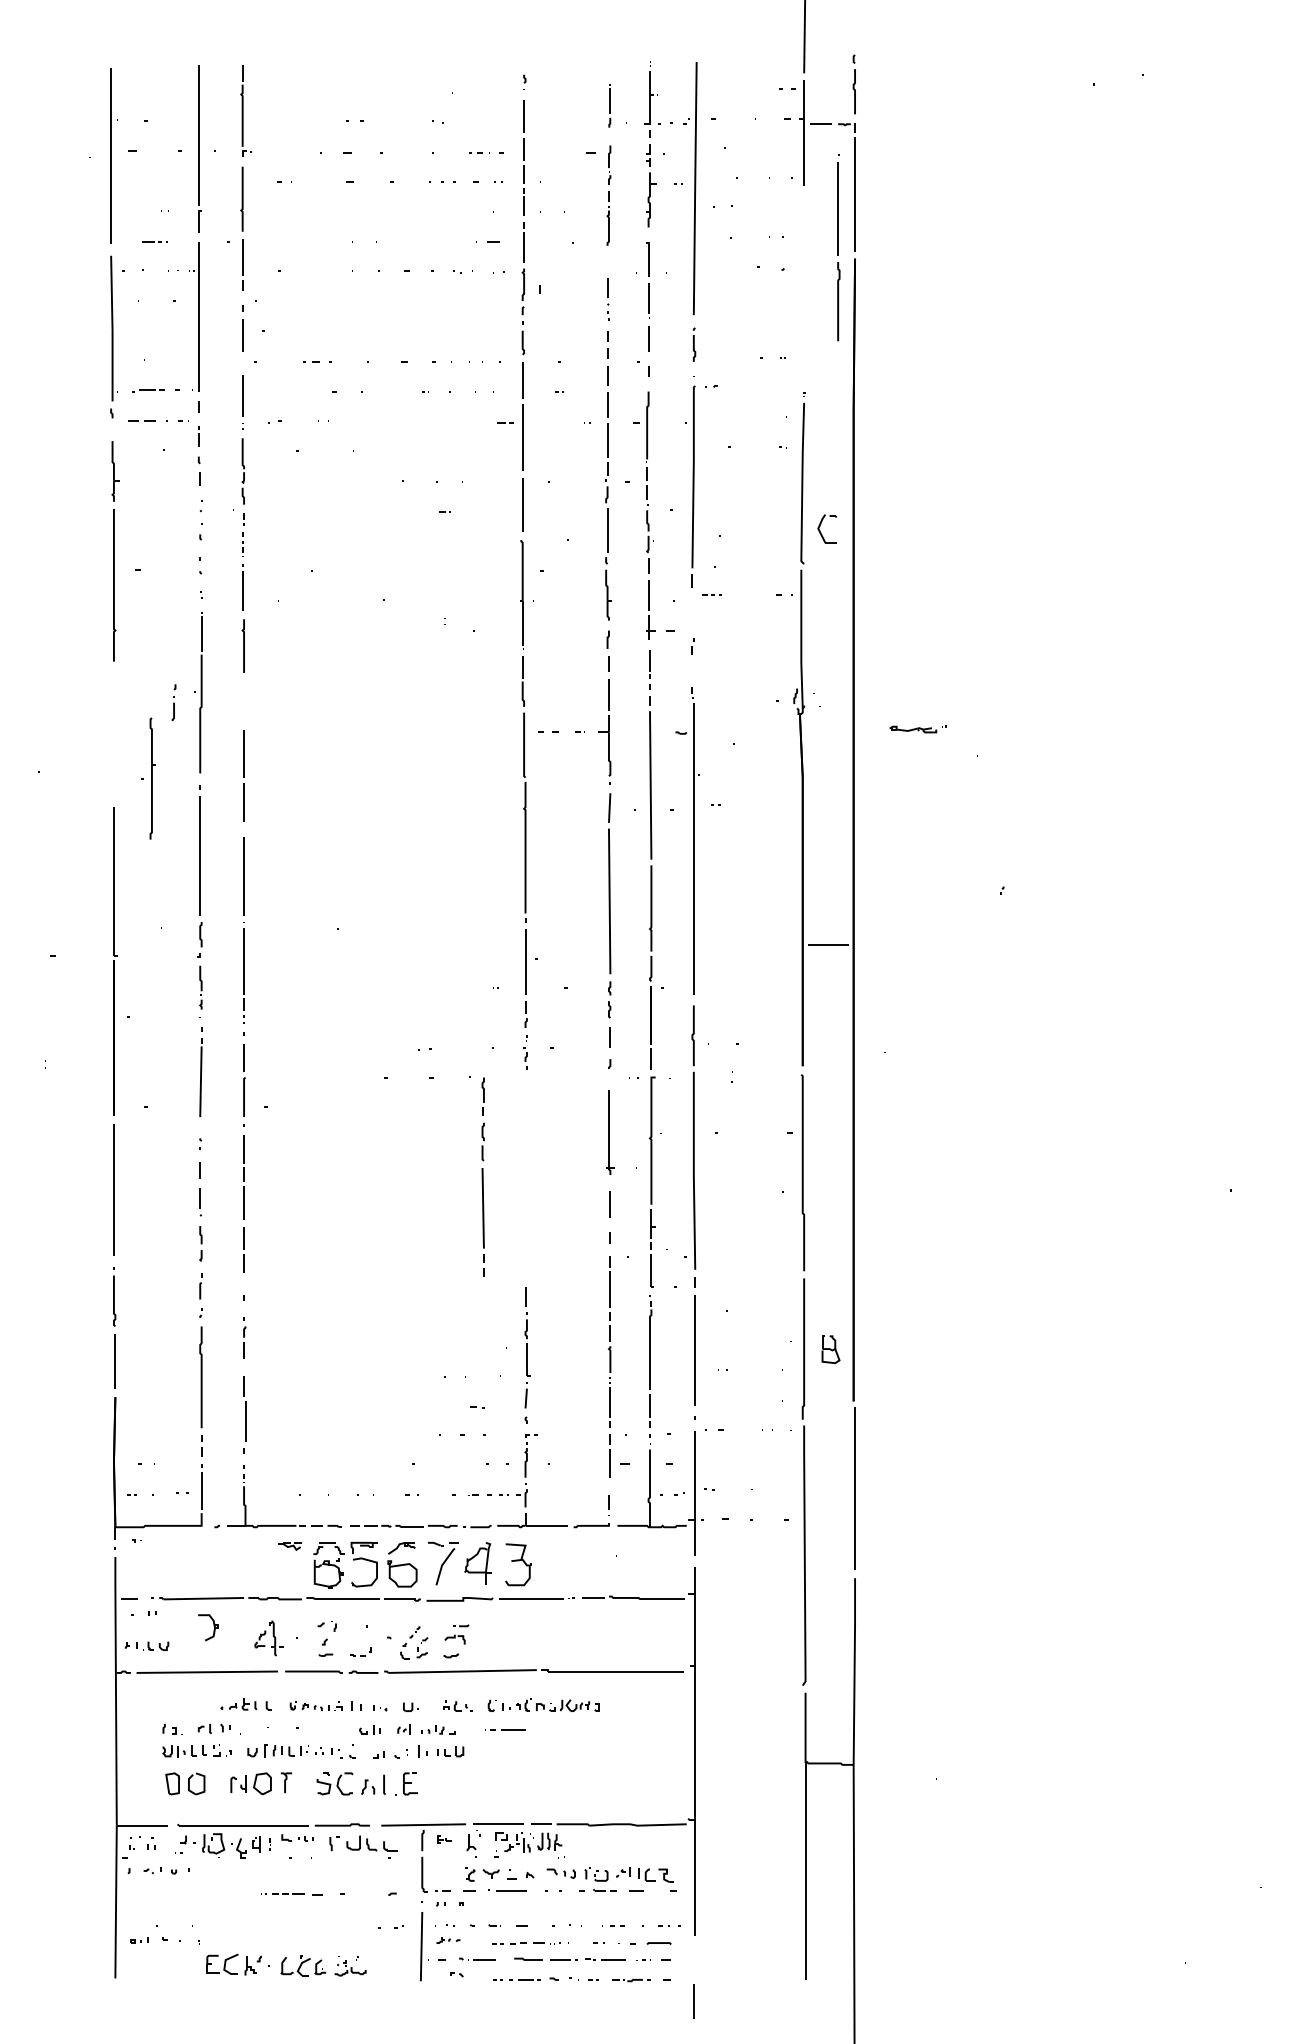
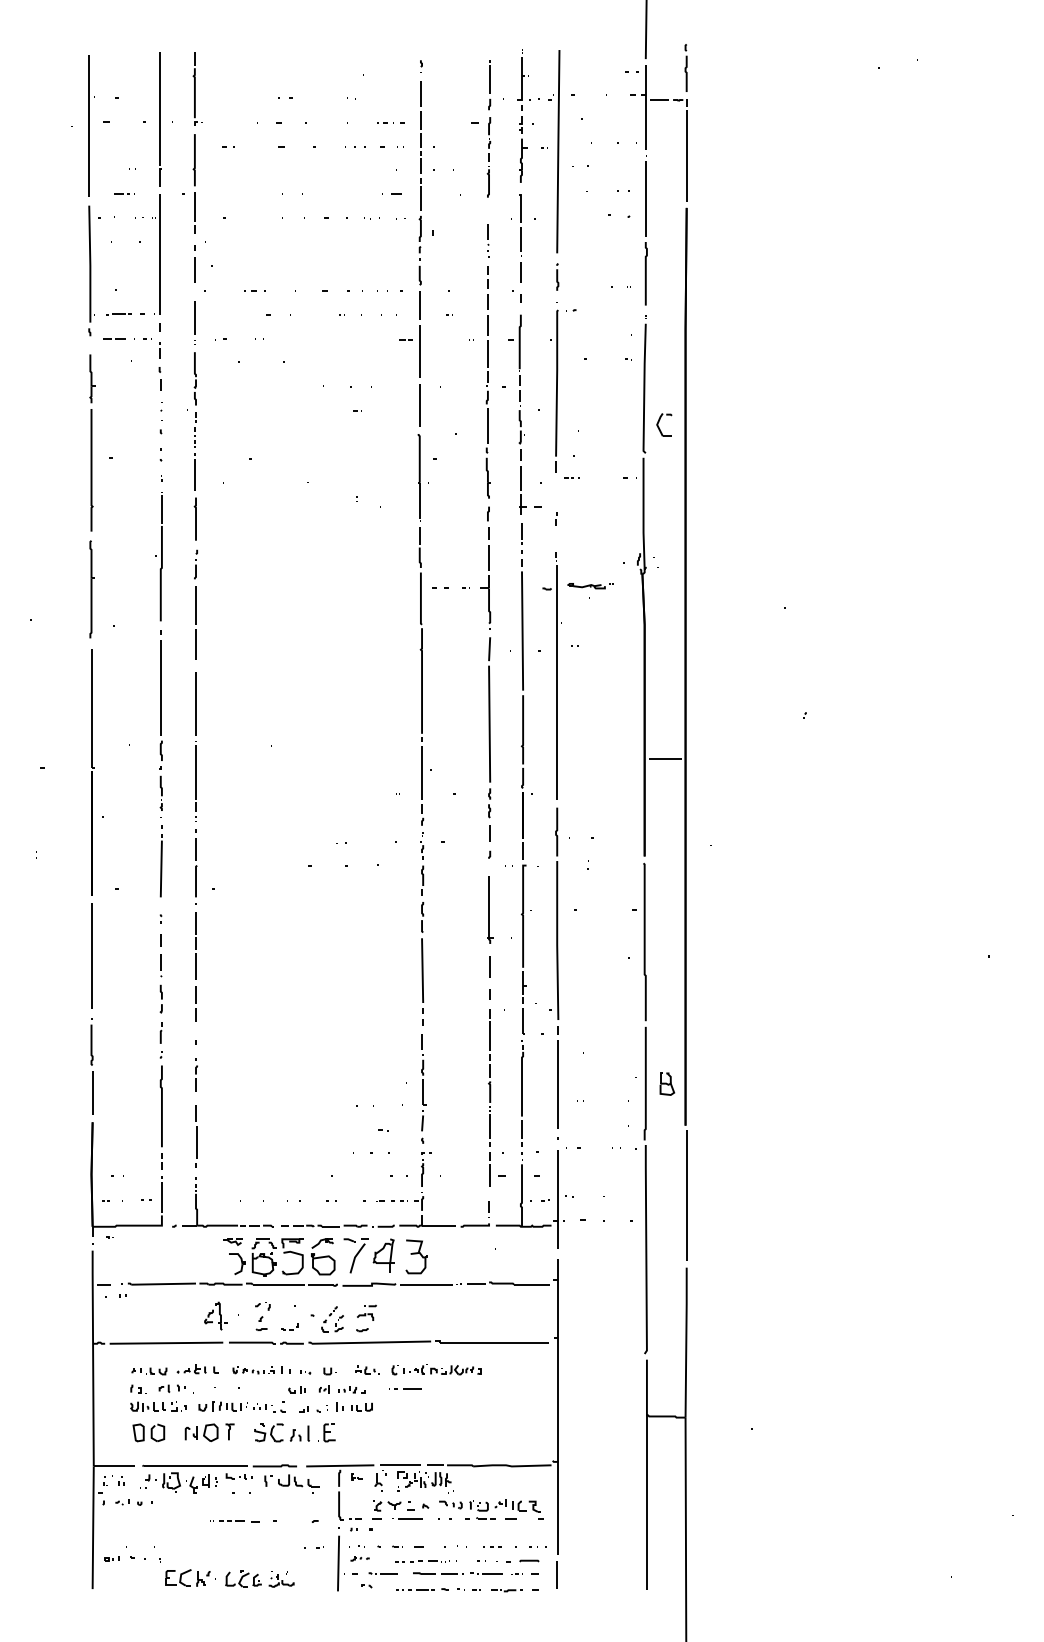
part: (609, 105) -> (489, 84), size x1.43
part: (838, 247) -> (646, 230), moved
part: (173, 702) -> (195, 564), moved
part: (917, 729) -> (589, 586), moved
part: (152, 778) -> (91, 589), moved
part: (482, 1176) -> (422, 945), moved
part: (208, 1627) -> (237, 1263), moved
part: (147, 1645) -> (149, 1370), moved
line: (693, 2001) -> (556, 1574), moved

